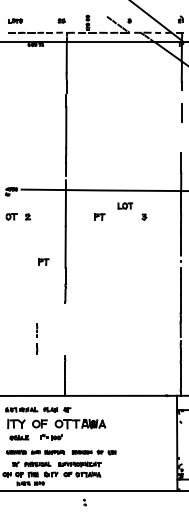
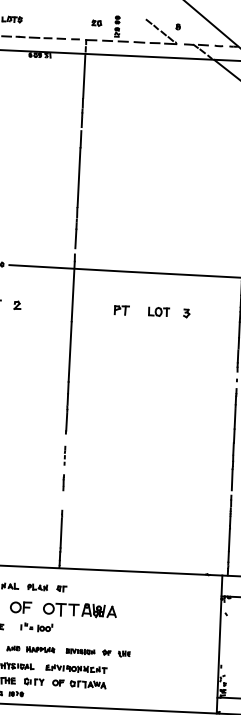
part: (61, 20) -> (96, 22), moved
part: (125, 205) -> (159, 311), moved
part: (43, 261) -> (36, 371), removed
line: (37, 337) -> (64, 465), moved

